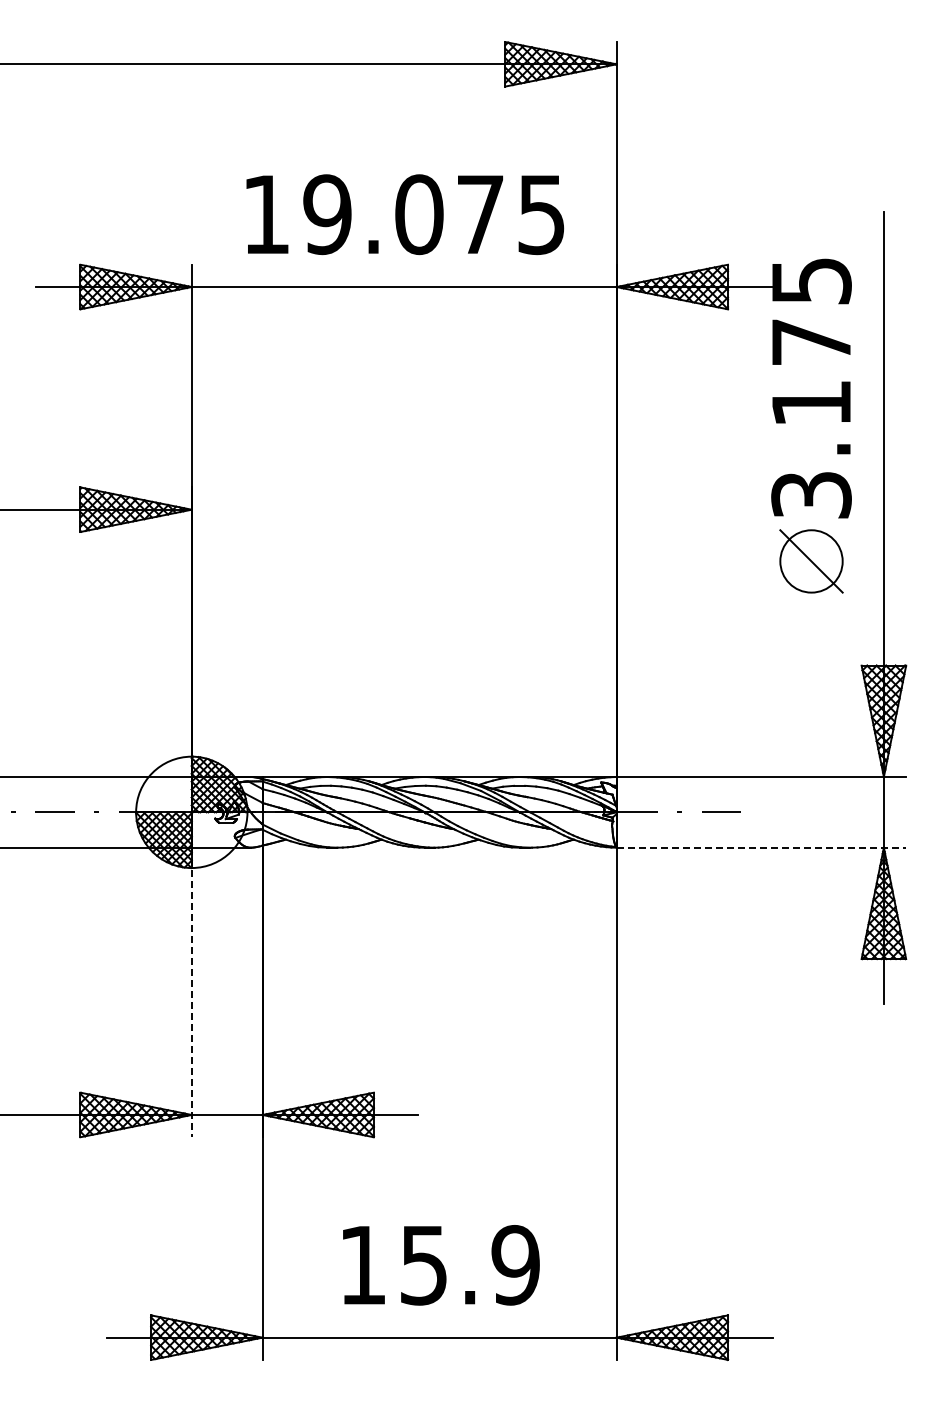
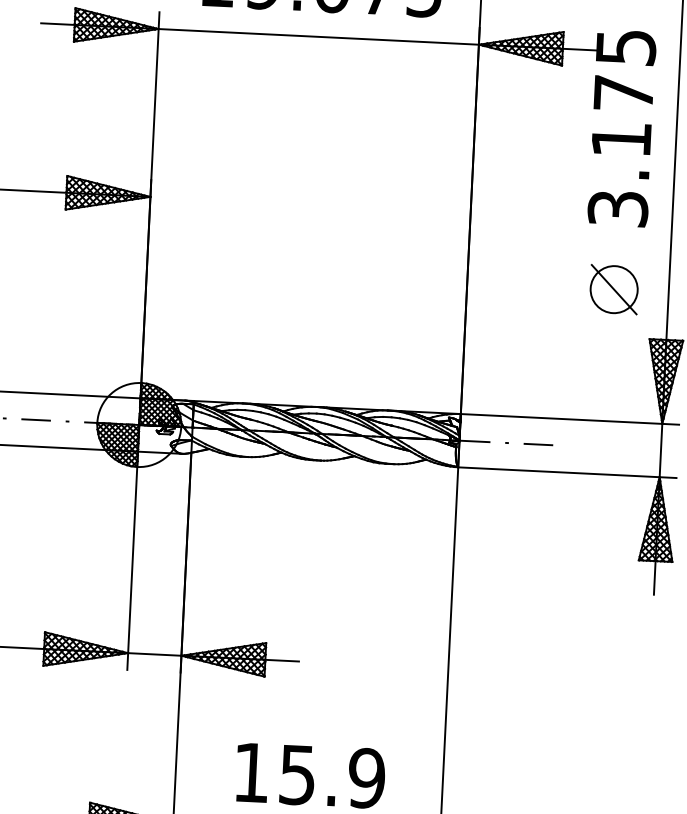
part: (811, 561) -> (614, 289), moved
line: (761, 847) -> (567, 472), dashed -> solid
line: (191, 992) -> (132, 560), dashed -> solid

